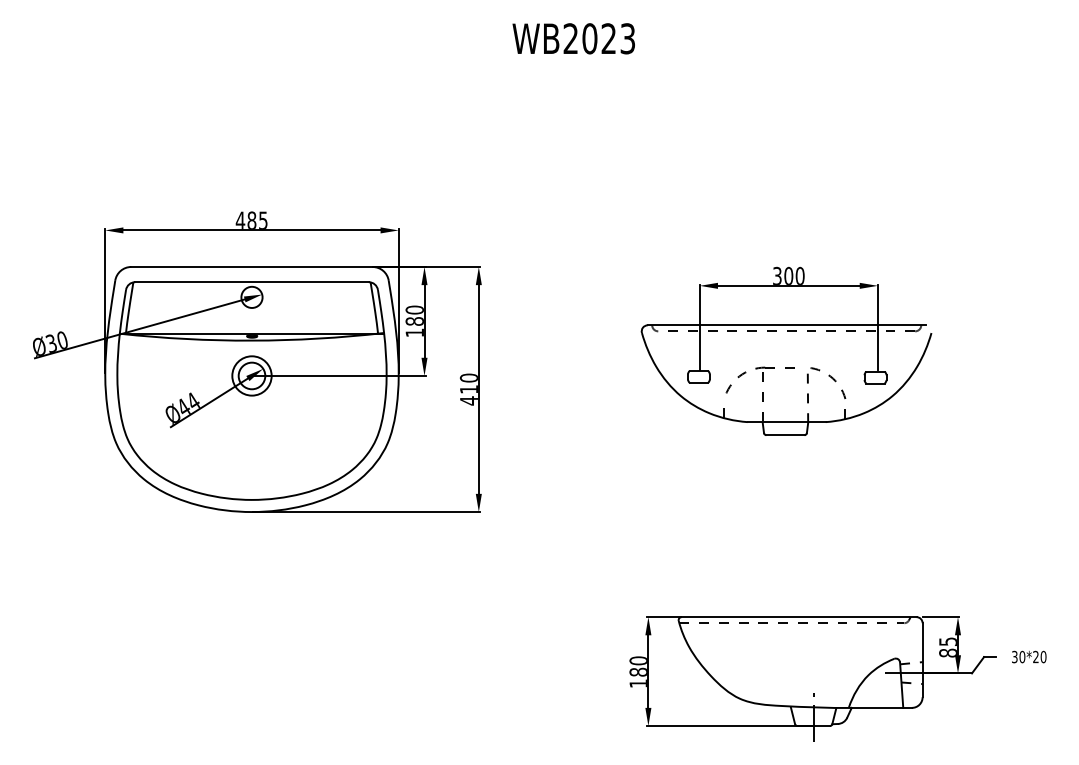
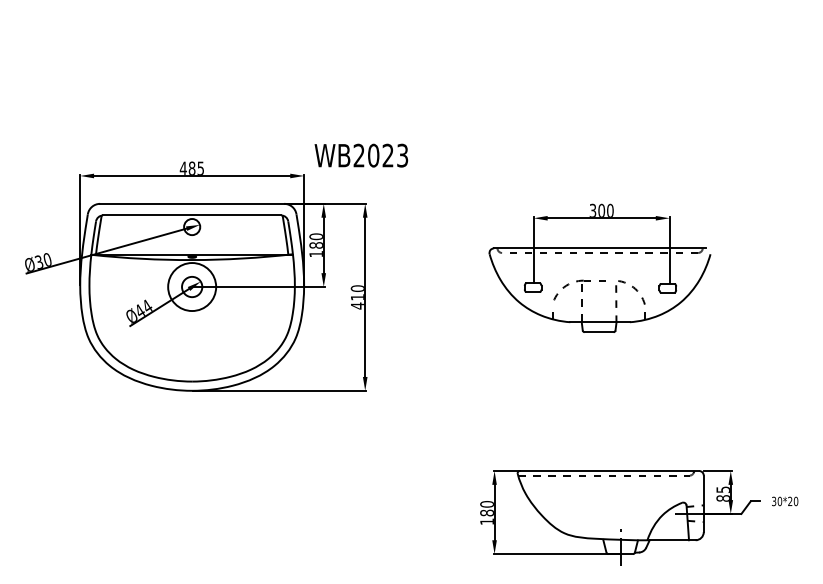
text: (573, 38) -> (361, 155), moved
circle: (251, 375) -> (191, 286), size x1.6

